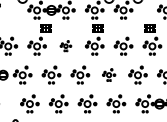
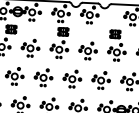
part: (65, 45) -> (30, 47), size x1.67
part: (108, 74) -> (71, 78), size x1.43

